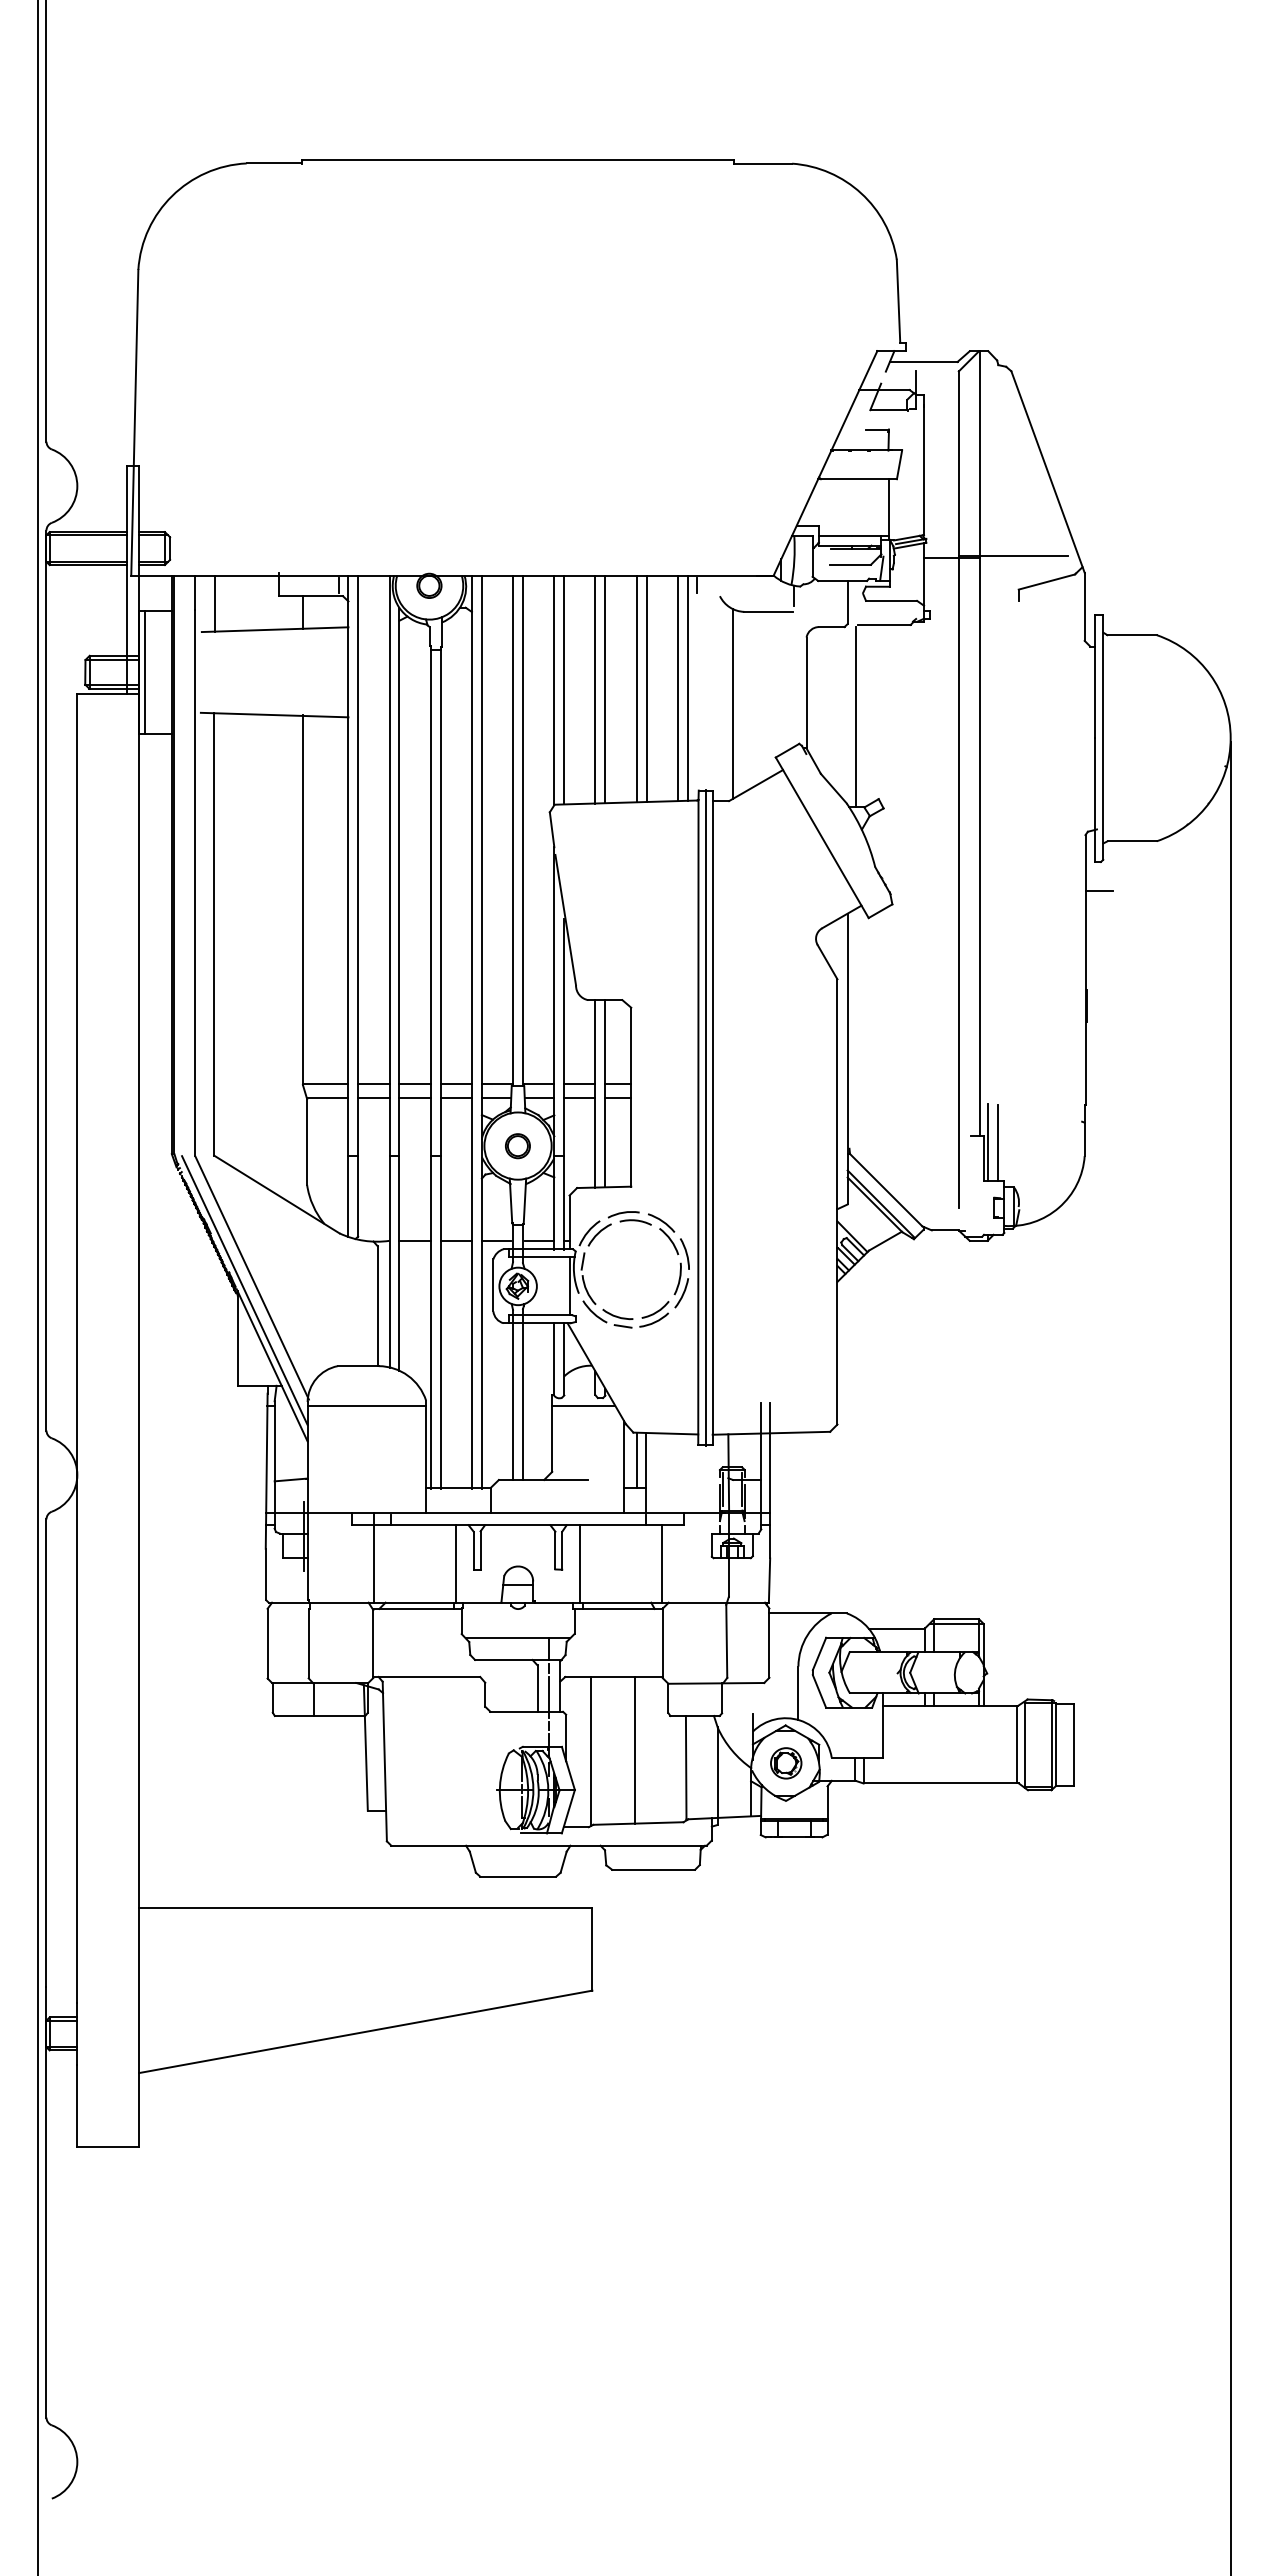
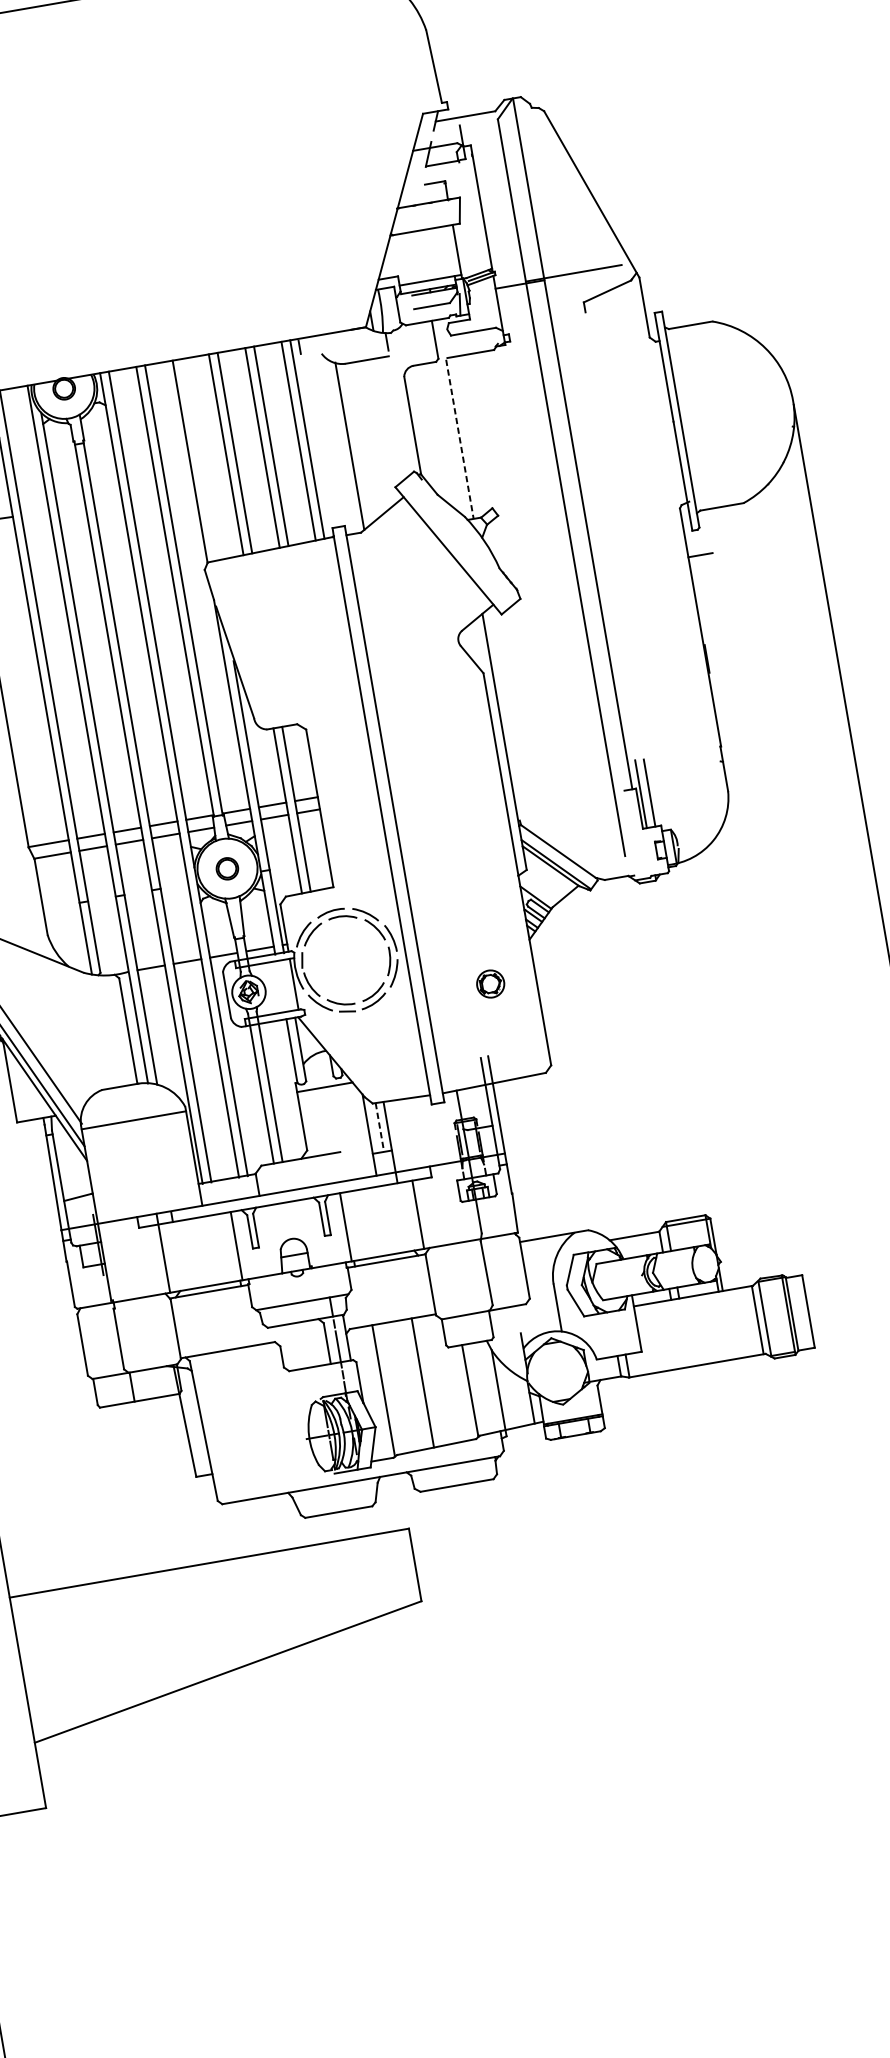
line: (564, 689) -> (198, 459), removed
line: (856, 717) -> (460, 439), solid -> dashed
line: (705, 1117) -> (388, 815), removed
line: (636, 1460) -> (379, 1127), solid -> dashed
part: (786, 1763) -> (490, 984), moved

